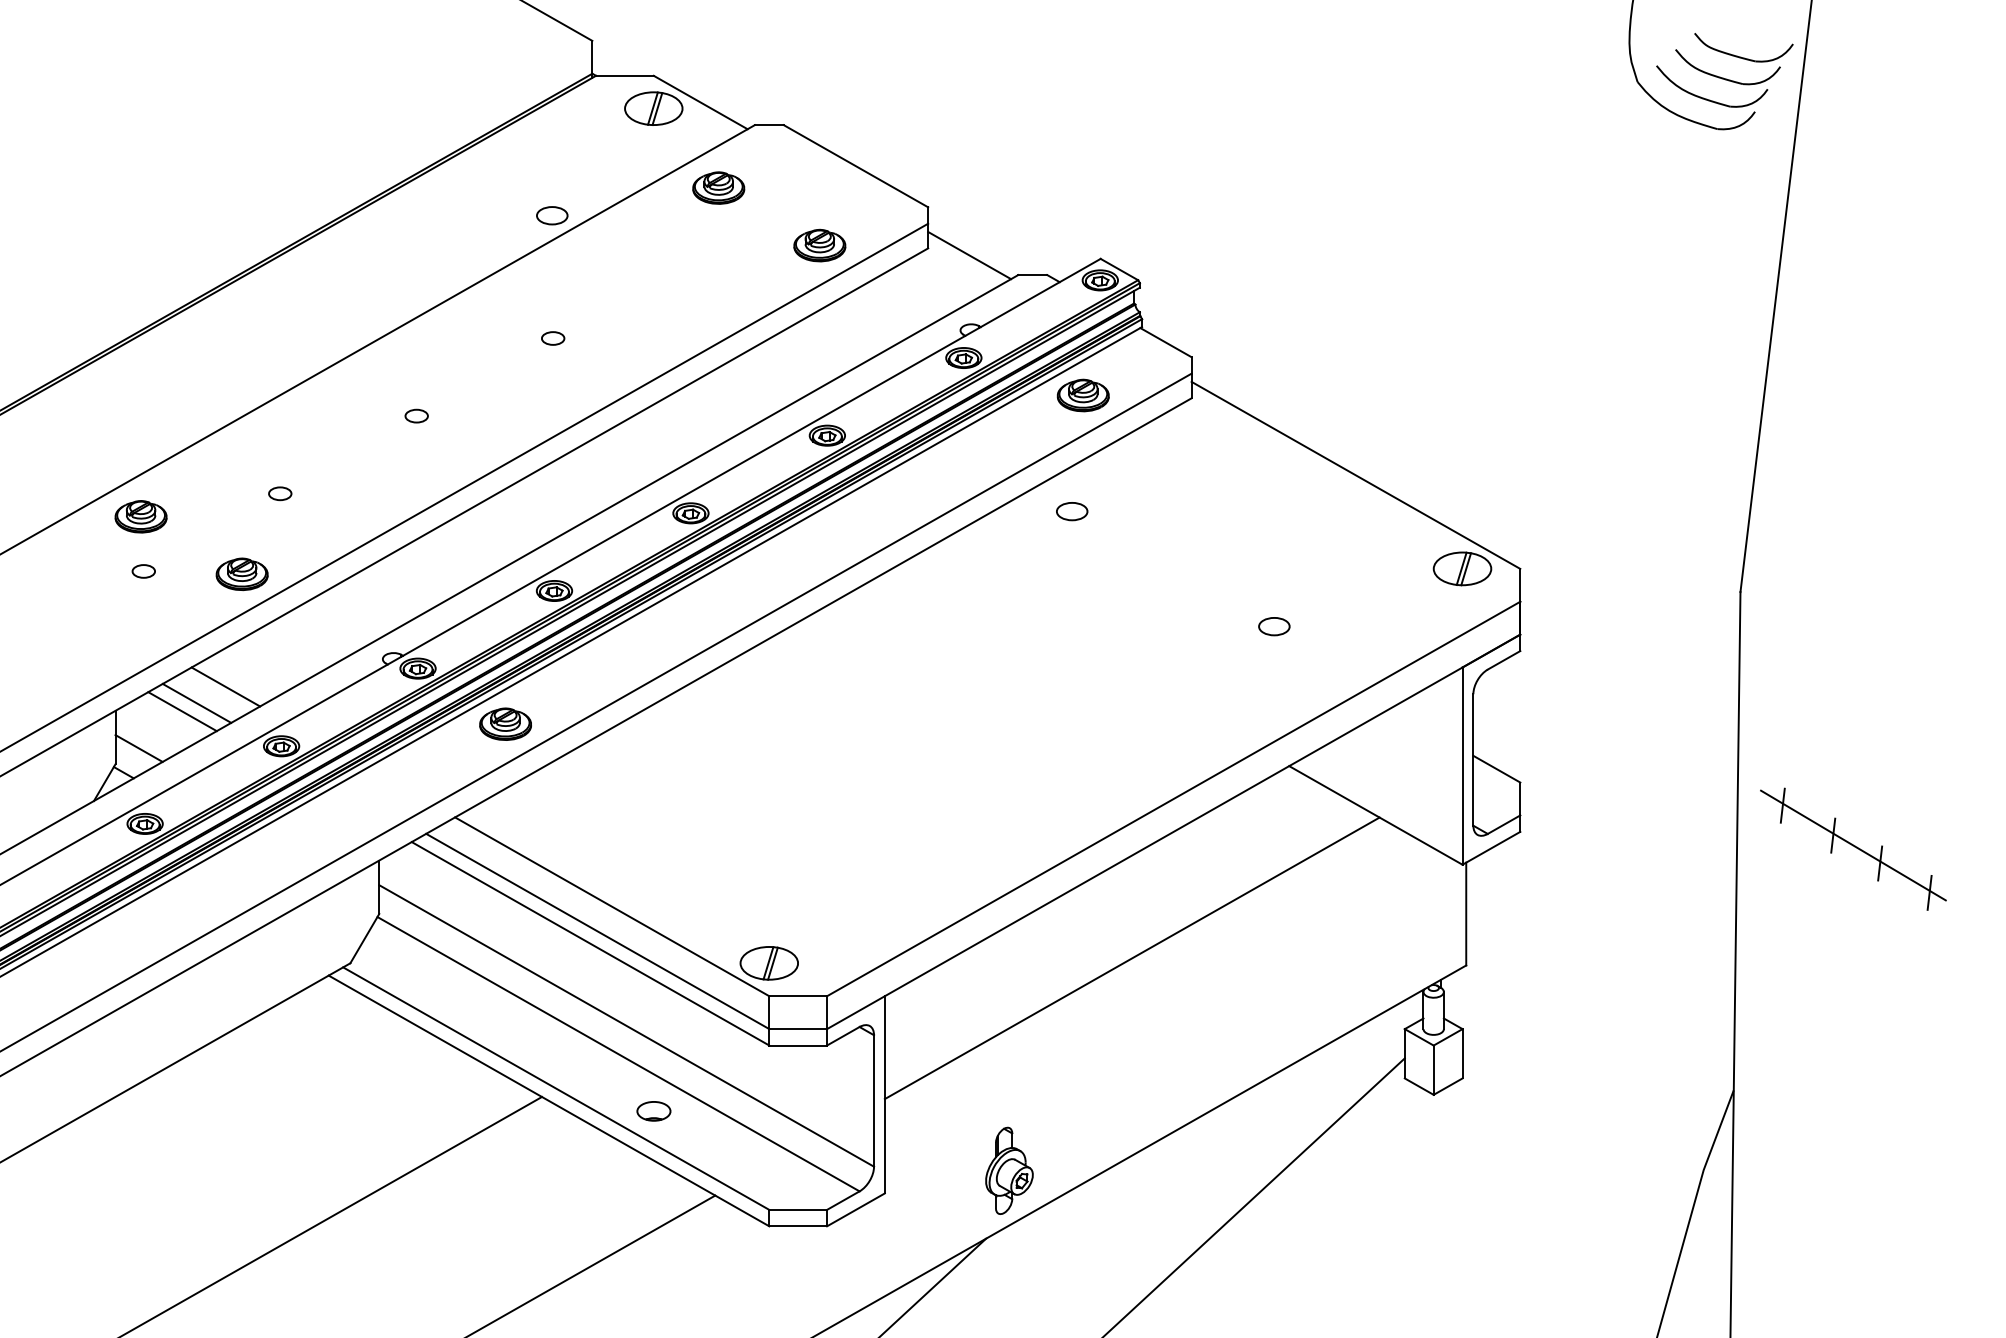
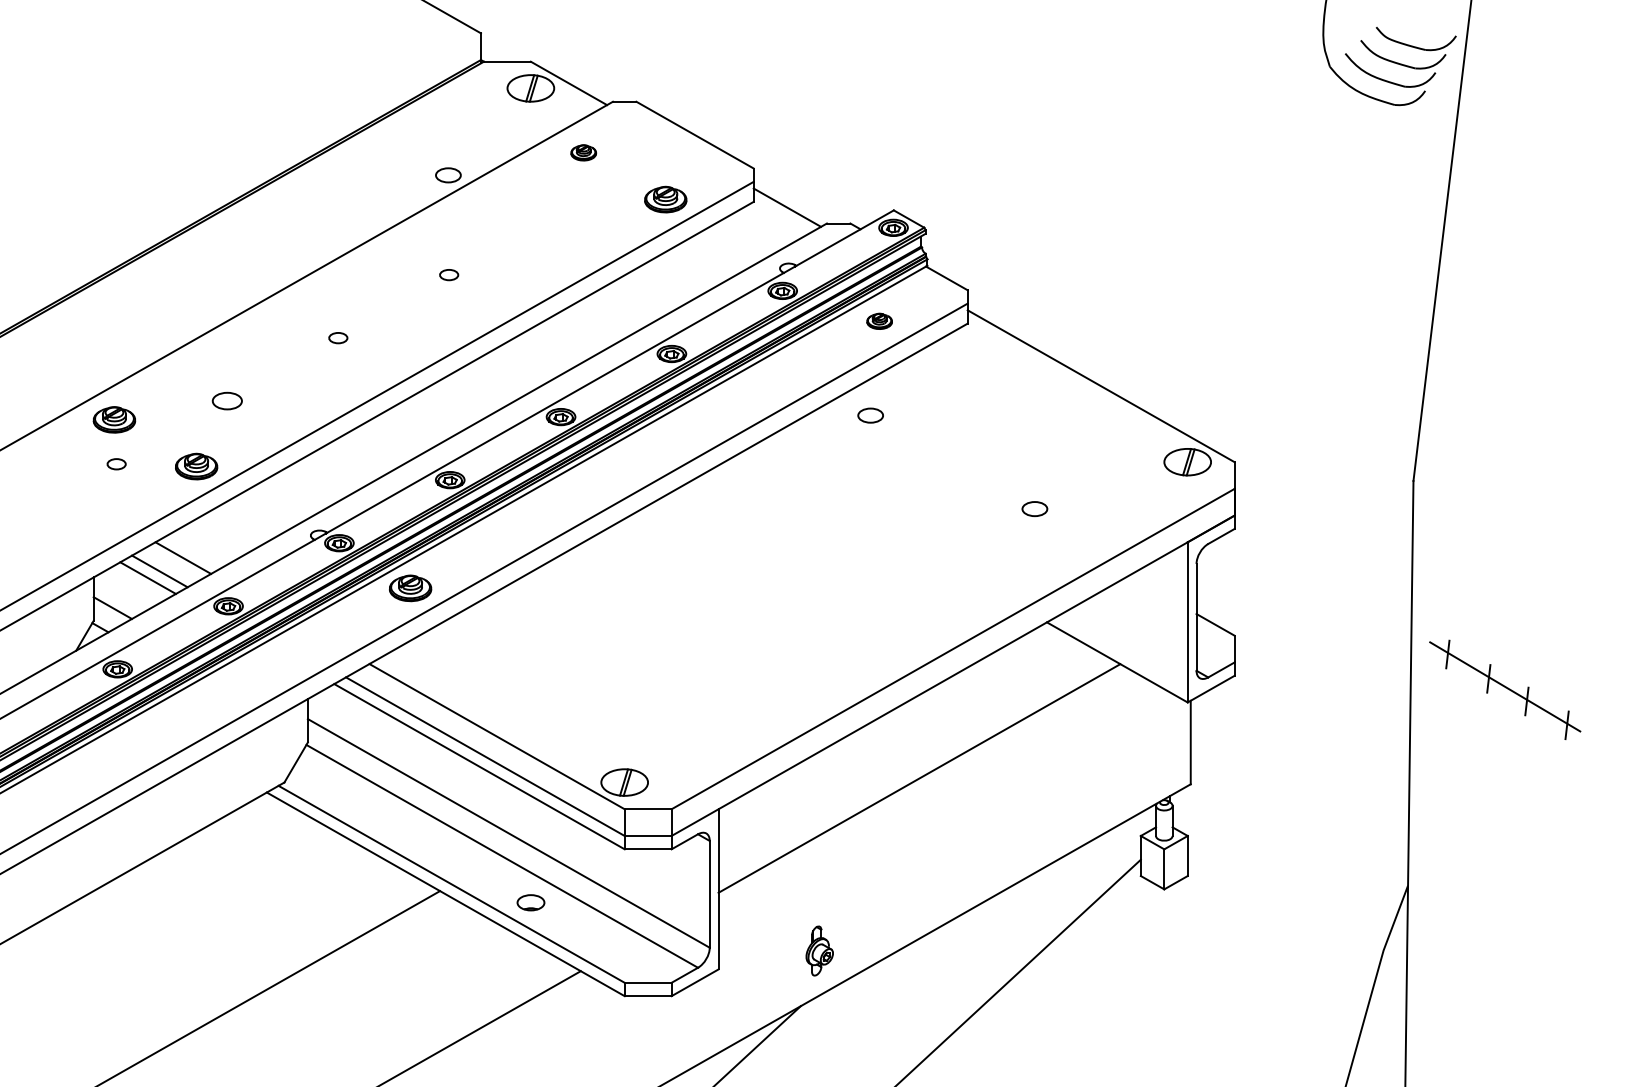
part: (718, 187) -> (583, 152), size x0.6
part: (1082, 395) -> (879, 321), size x0.6
part: (280, 493) -> (227, 400), size x1.6
part: (1009, 1170) -> (819, 950), size x0.7

